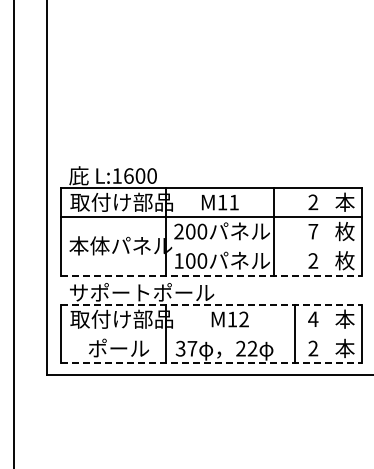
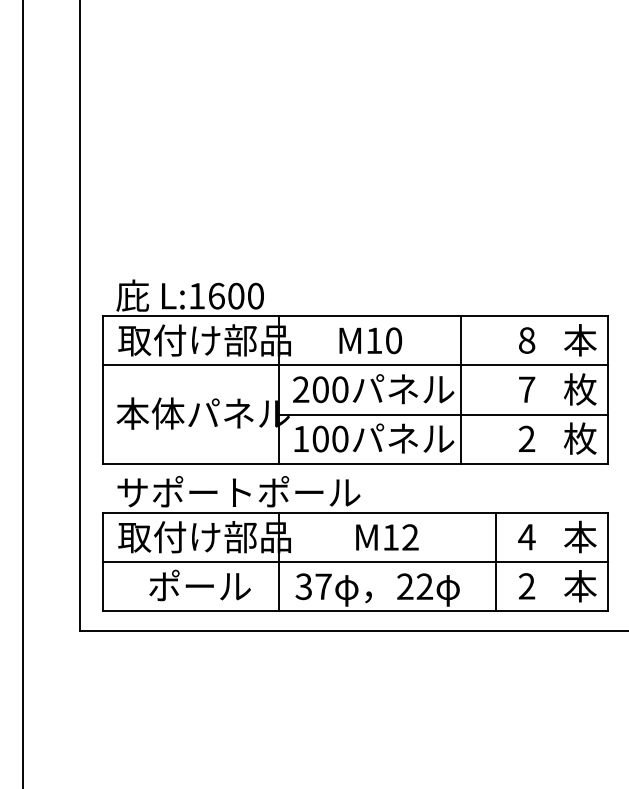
text: (233, 202) -> (392, 340), M11 -> M10
text: (313, 202) -> (527, 340), 2 -> 8
line: (263, 246) -> (443, 414), added
line: (211, 275) -> (355, 463), dashed -> solid
line: (211, 304) -> (355, 512), dashed -> solid
line: (211, 334) -> (355, 562), added
line: (211, 363) -> (355, 611), dashed -> solid

